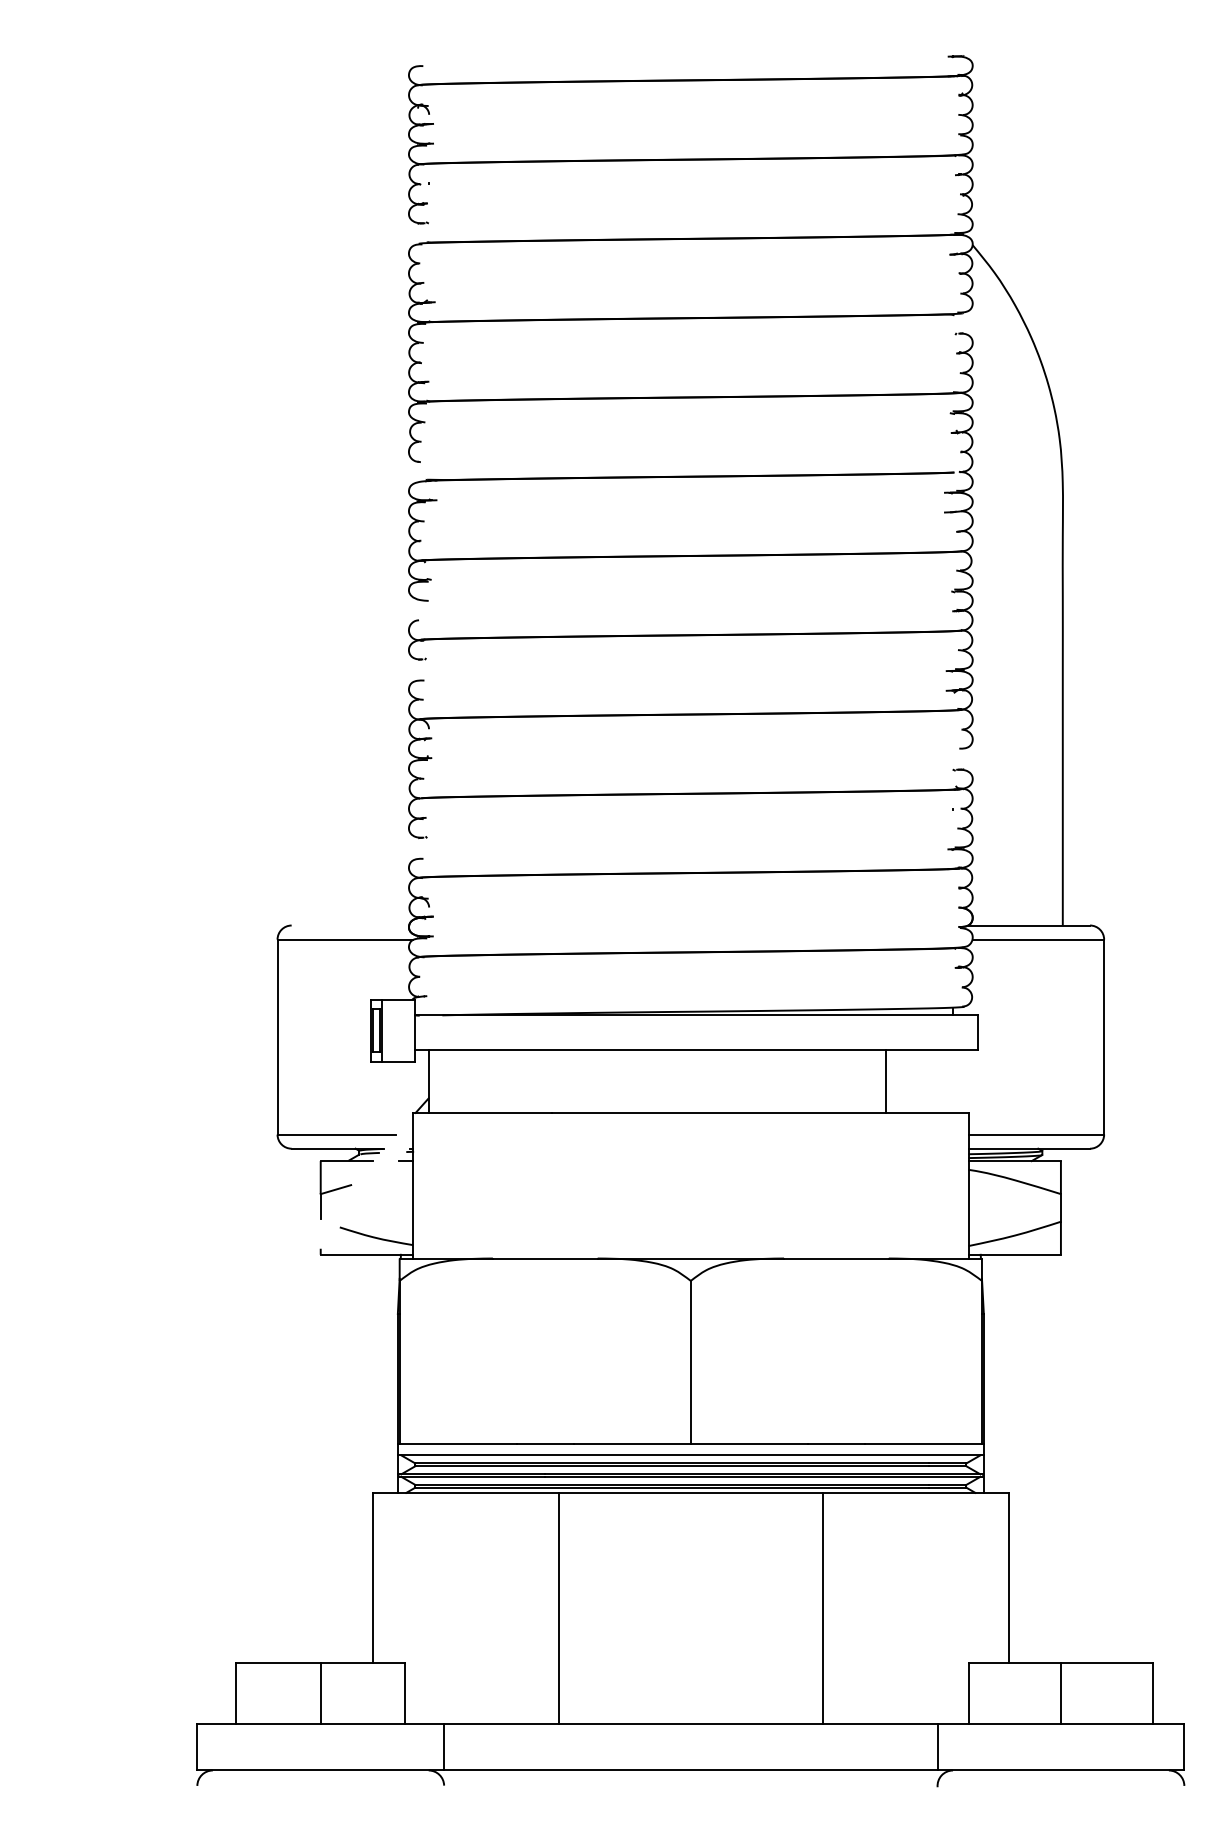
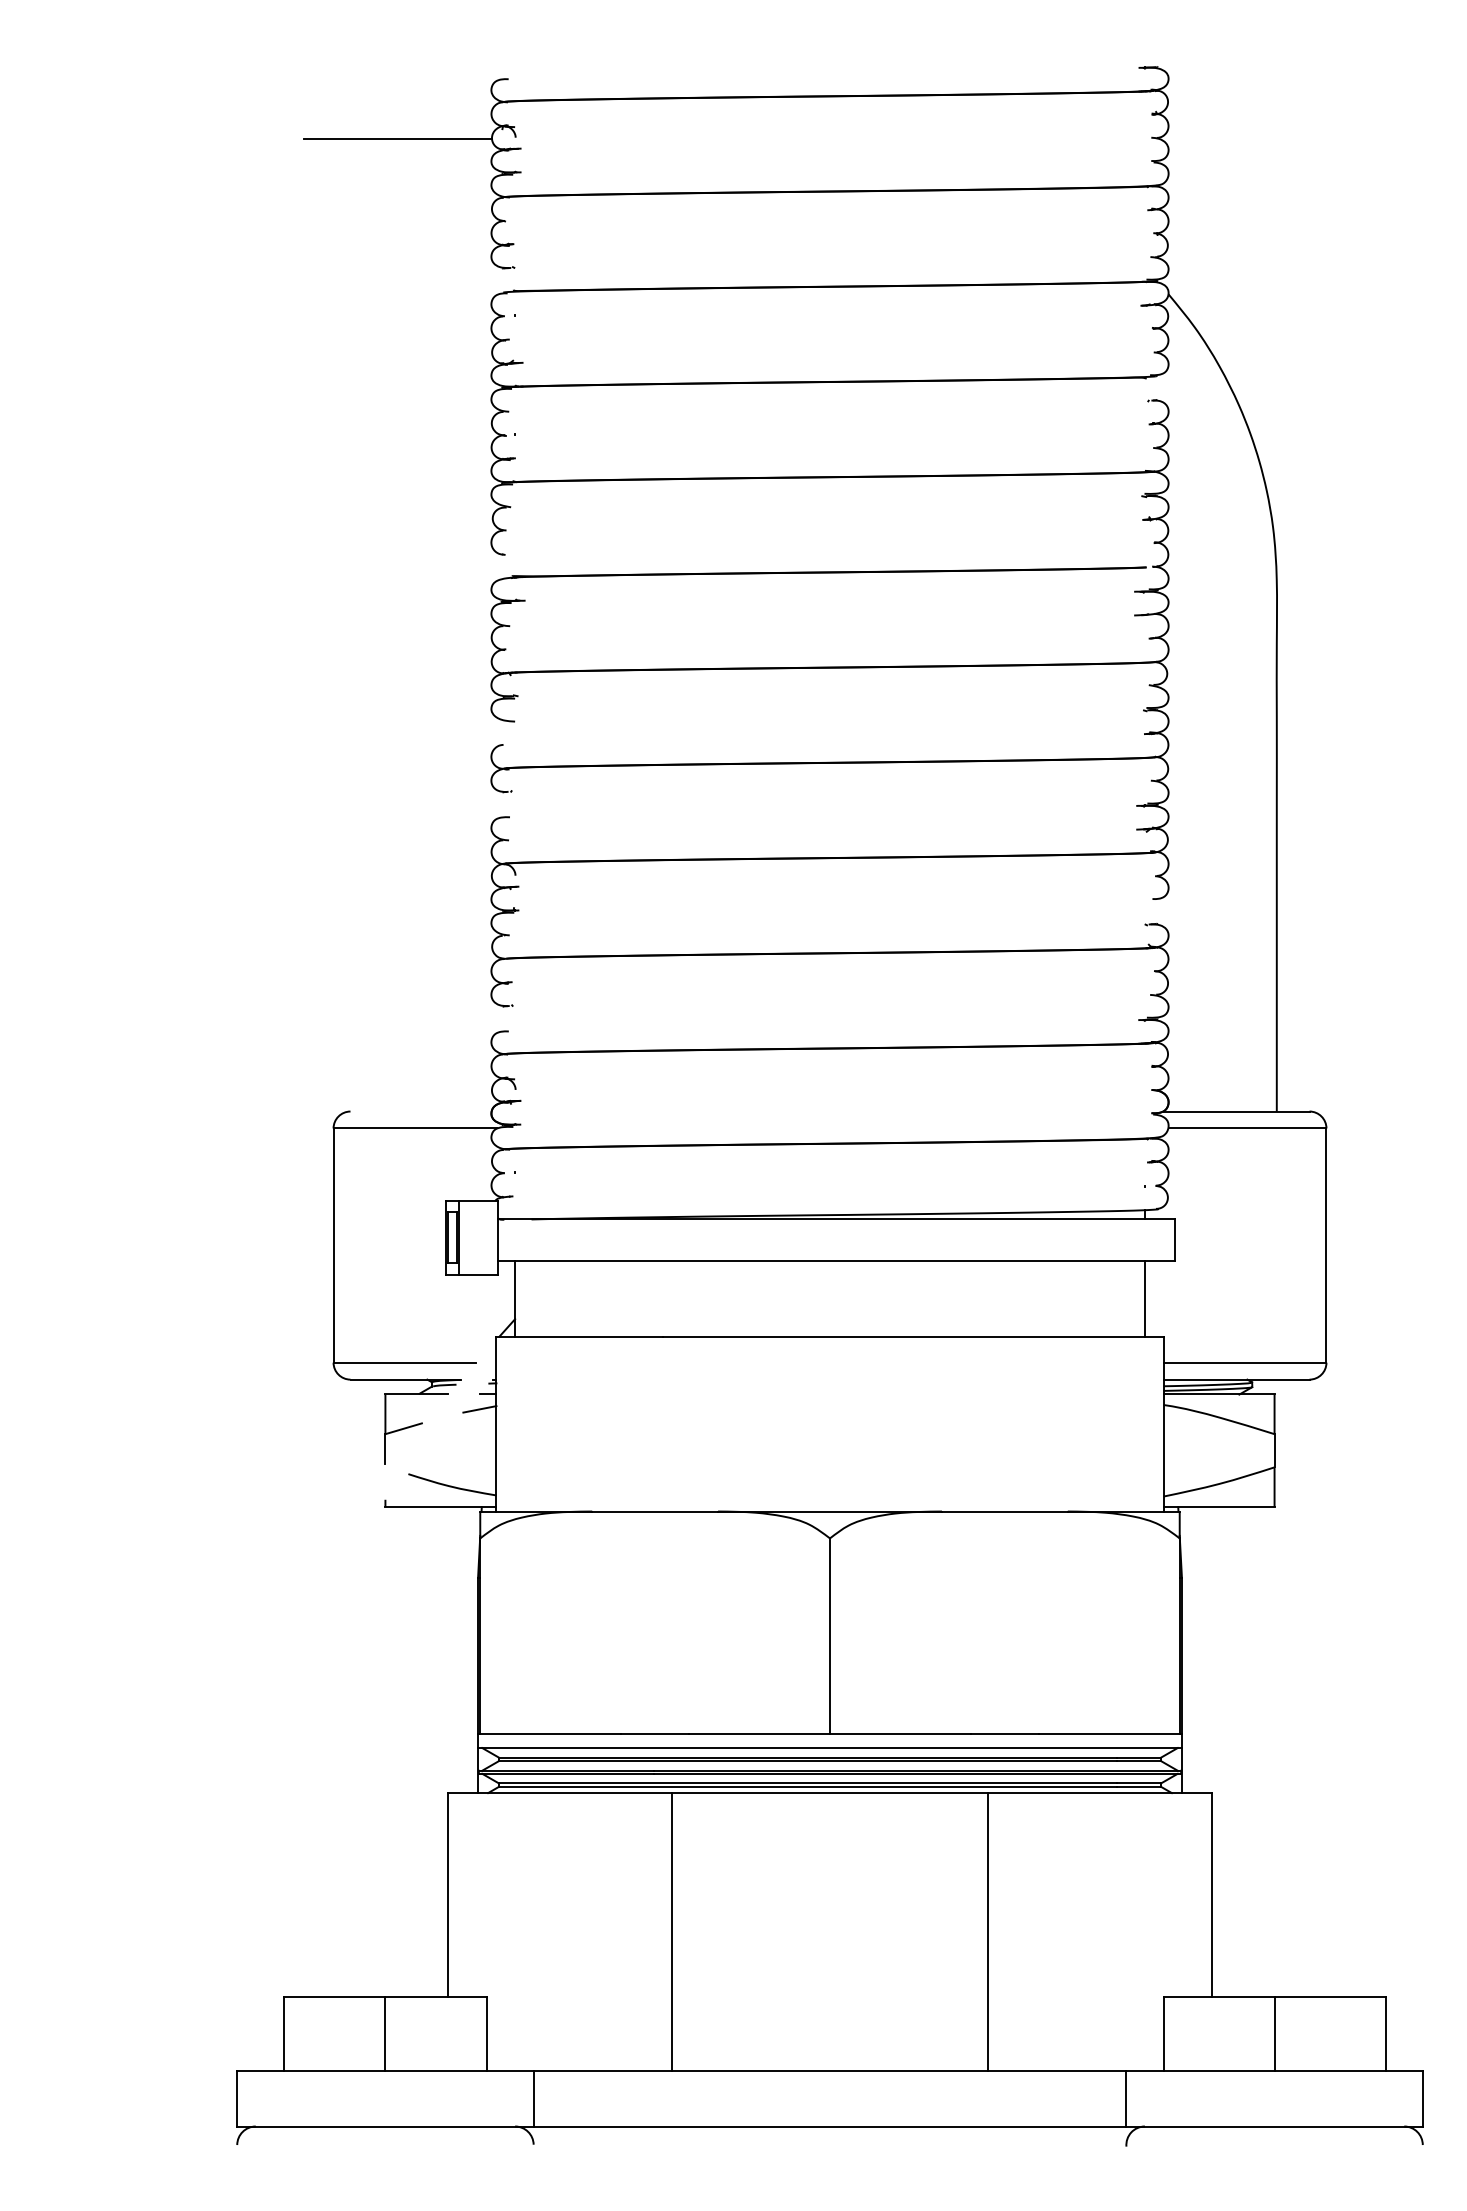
line: (330, 115) -> (397, 138), added
line: (886, 1080) -> (1145, 1297), moved
line: (399, 1173) -> (480, 1409), added

